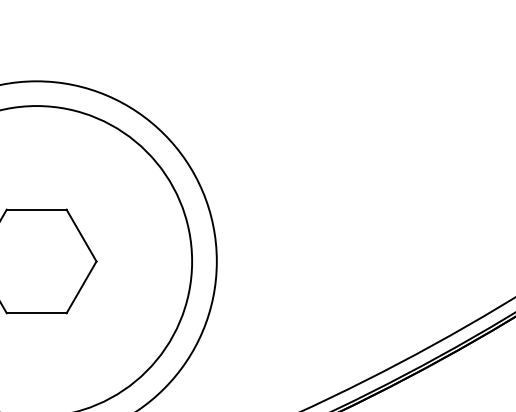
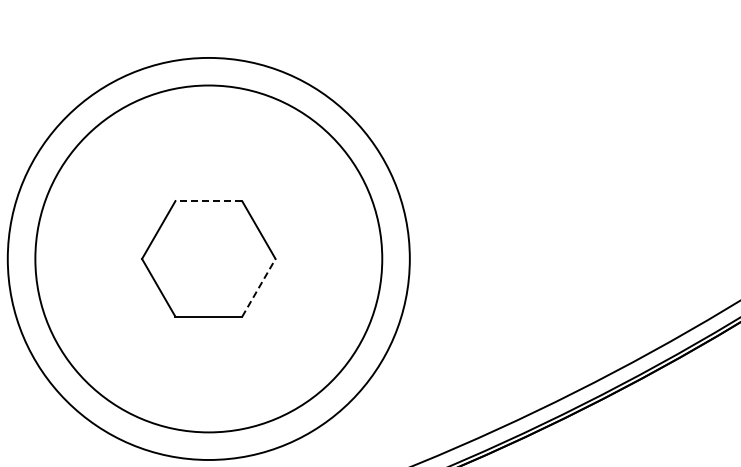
line: (36, 209) -> (208, 201), solid -> dashed
line: (82, 287) -> (259, 287), solid -> dashed

